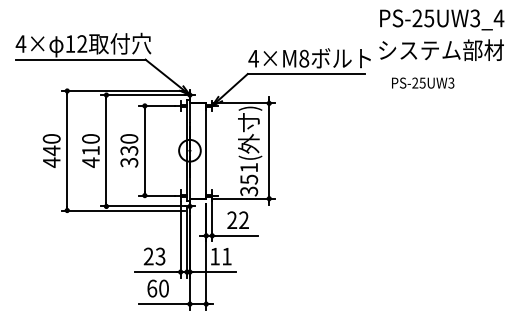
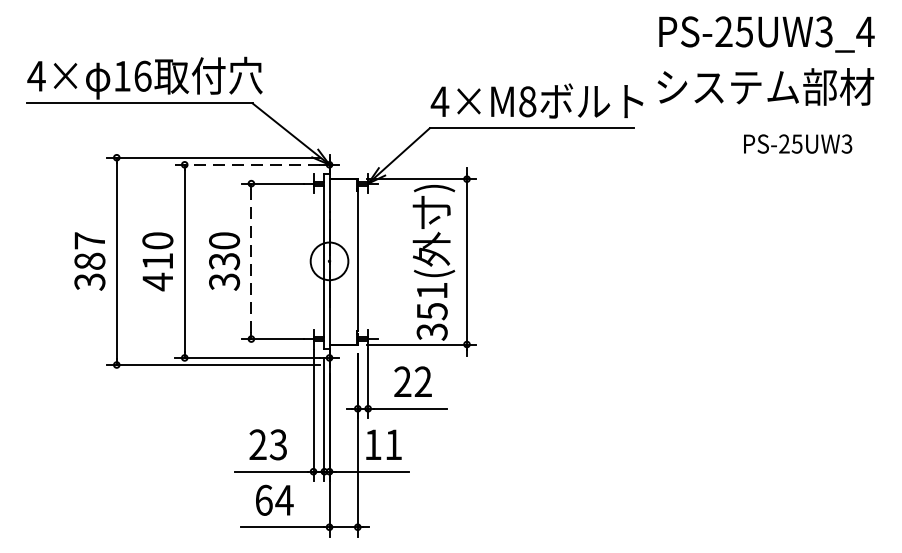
text: (82, 43) -> (143, 75), 12 -> 16
text: (423, 82) -> (798, 142), moved
line: (142, 95) -> (247, 165), solid -> dashed
line: (144, 150) -> (250, 260), solid -> dashed
text: (51, 151) -> (89, 262), 440 -> 387
text: (163, 288) -> (283, 500), 60 -> 64

